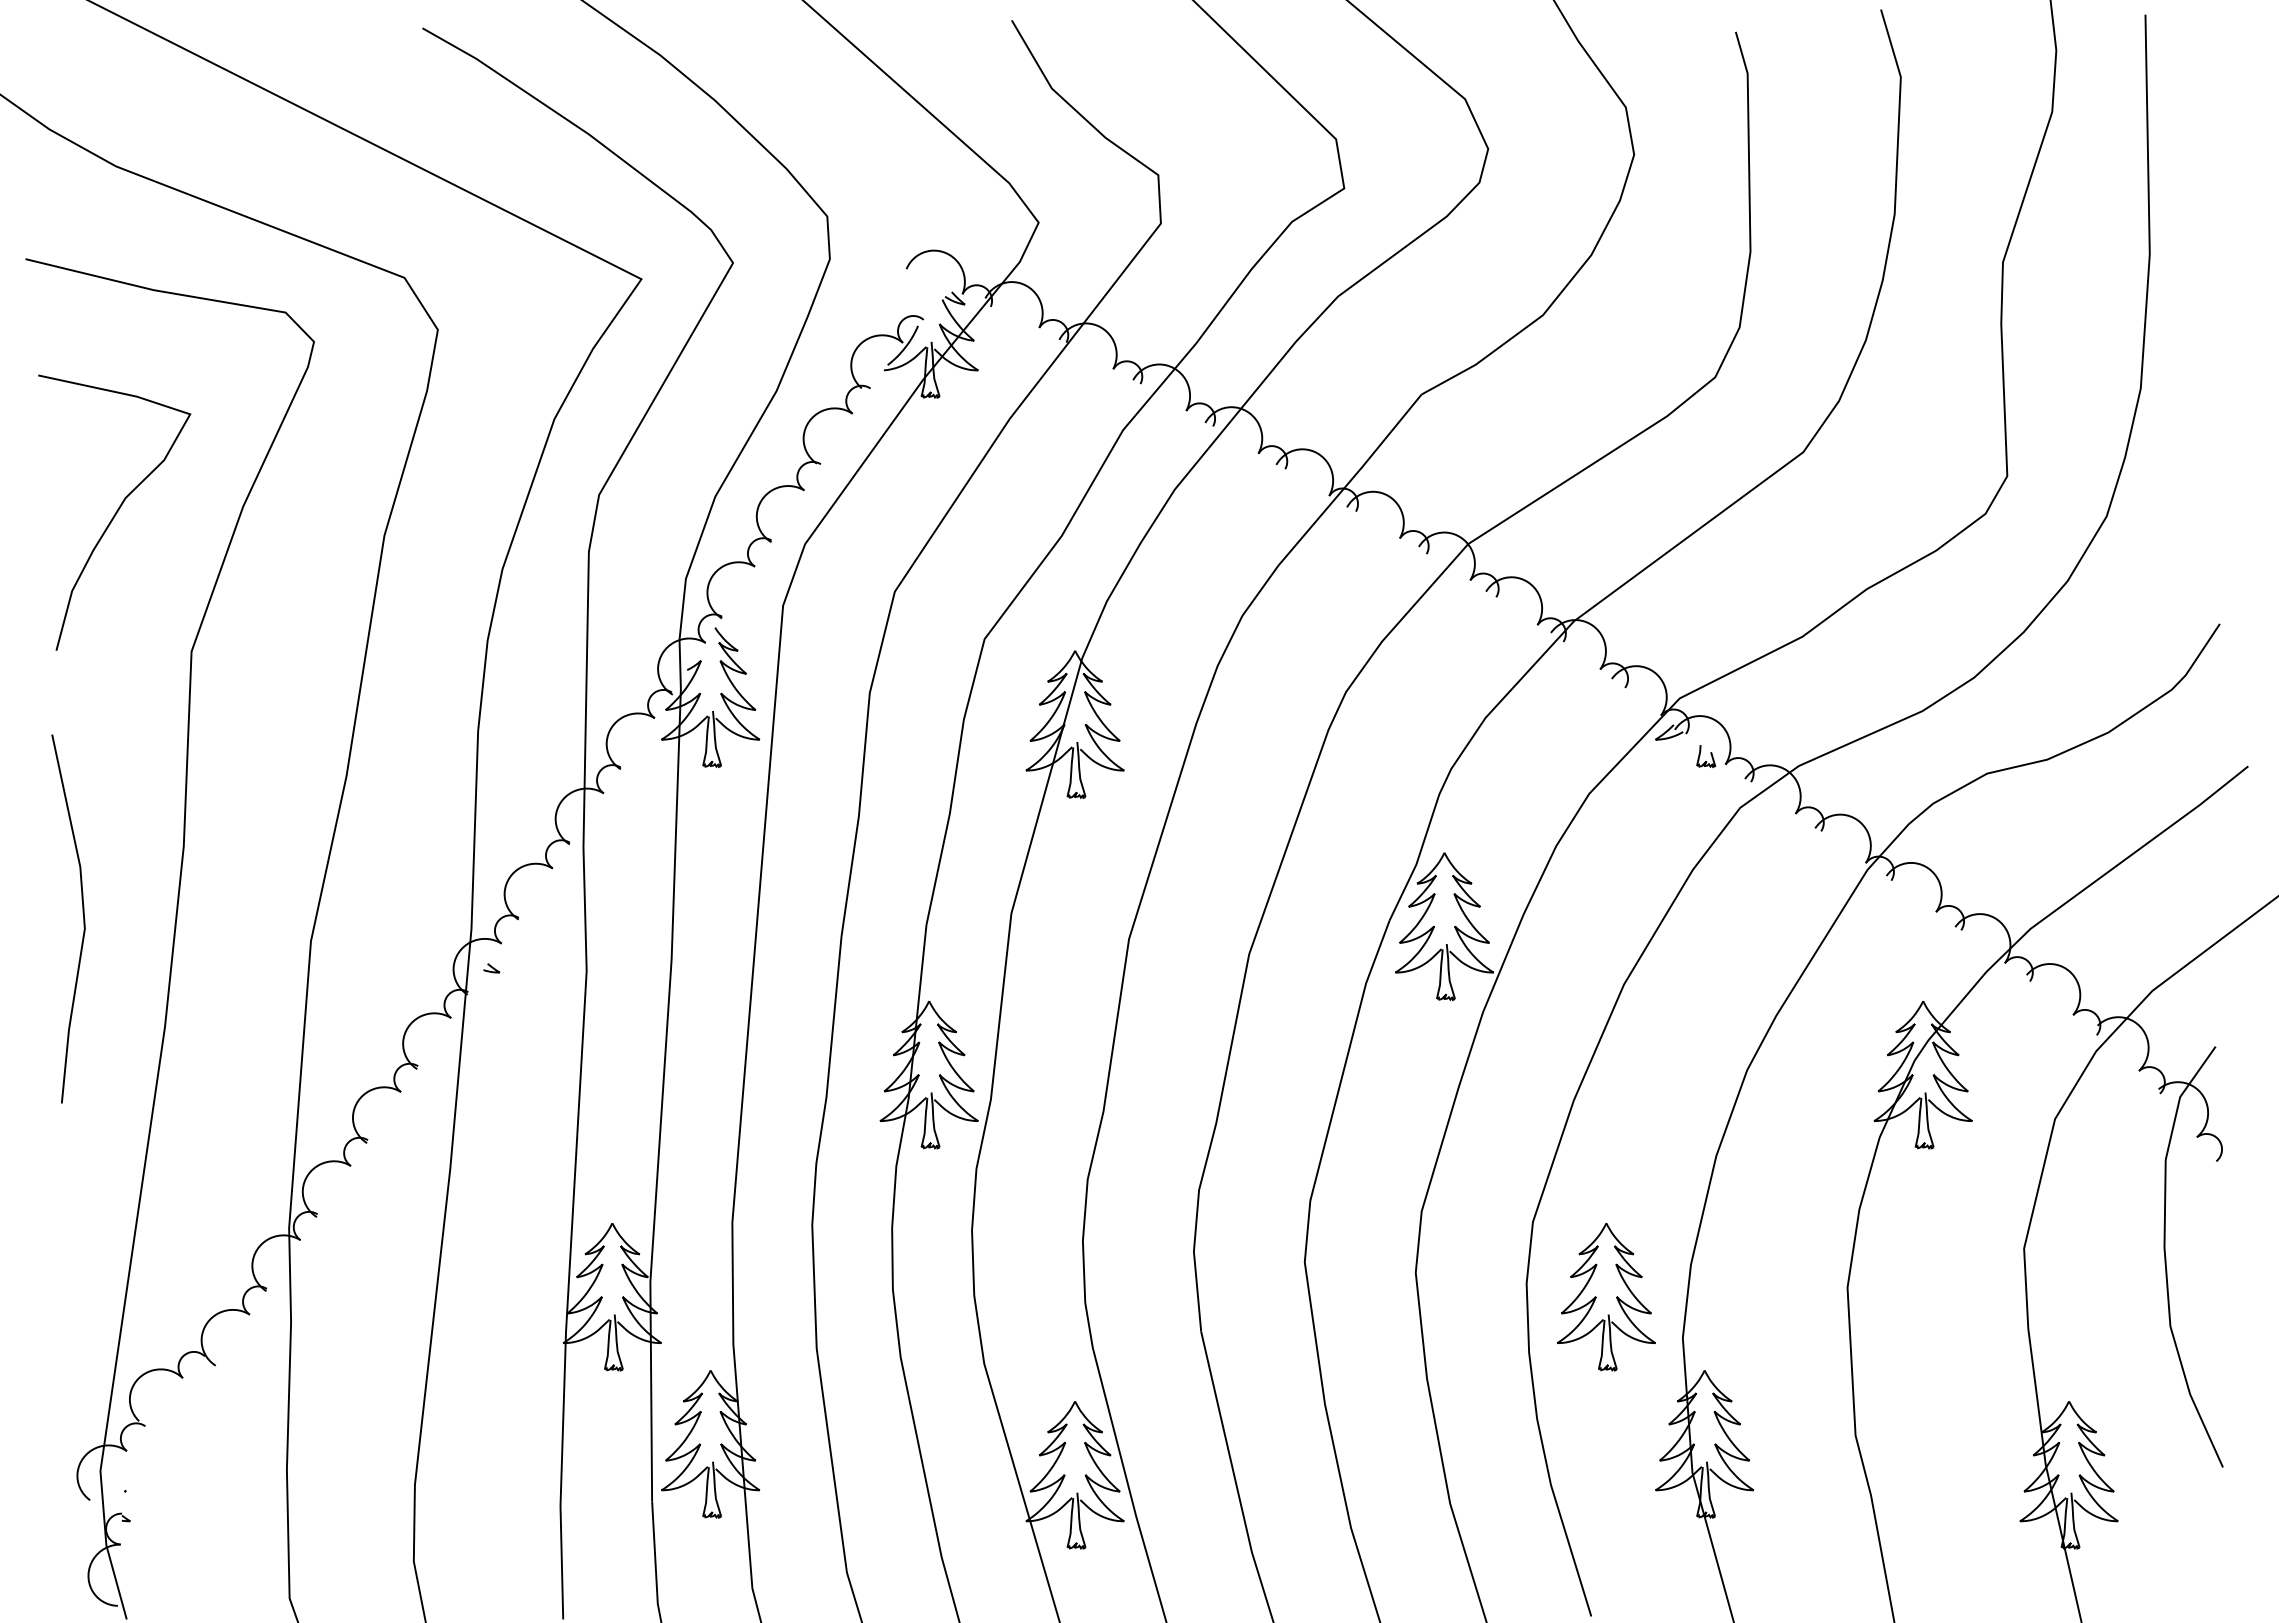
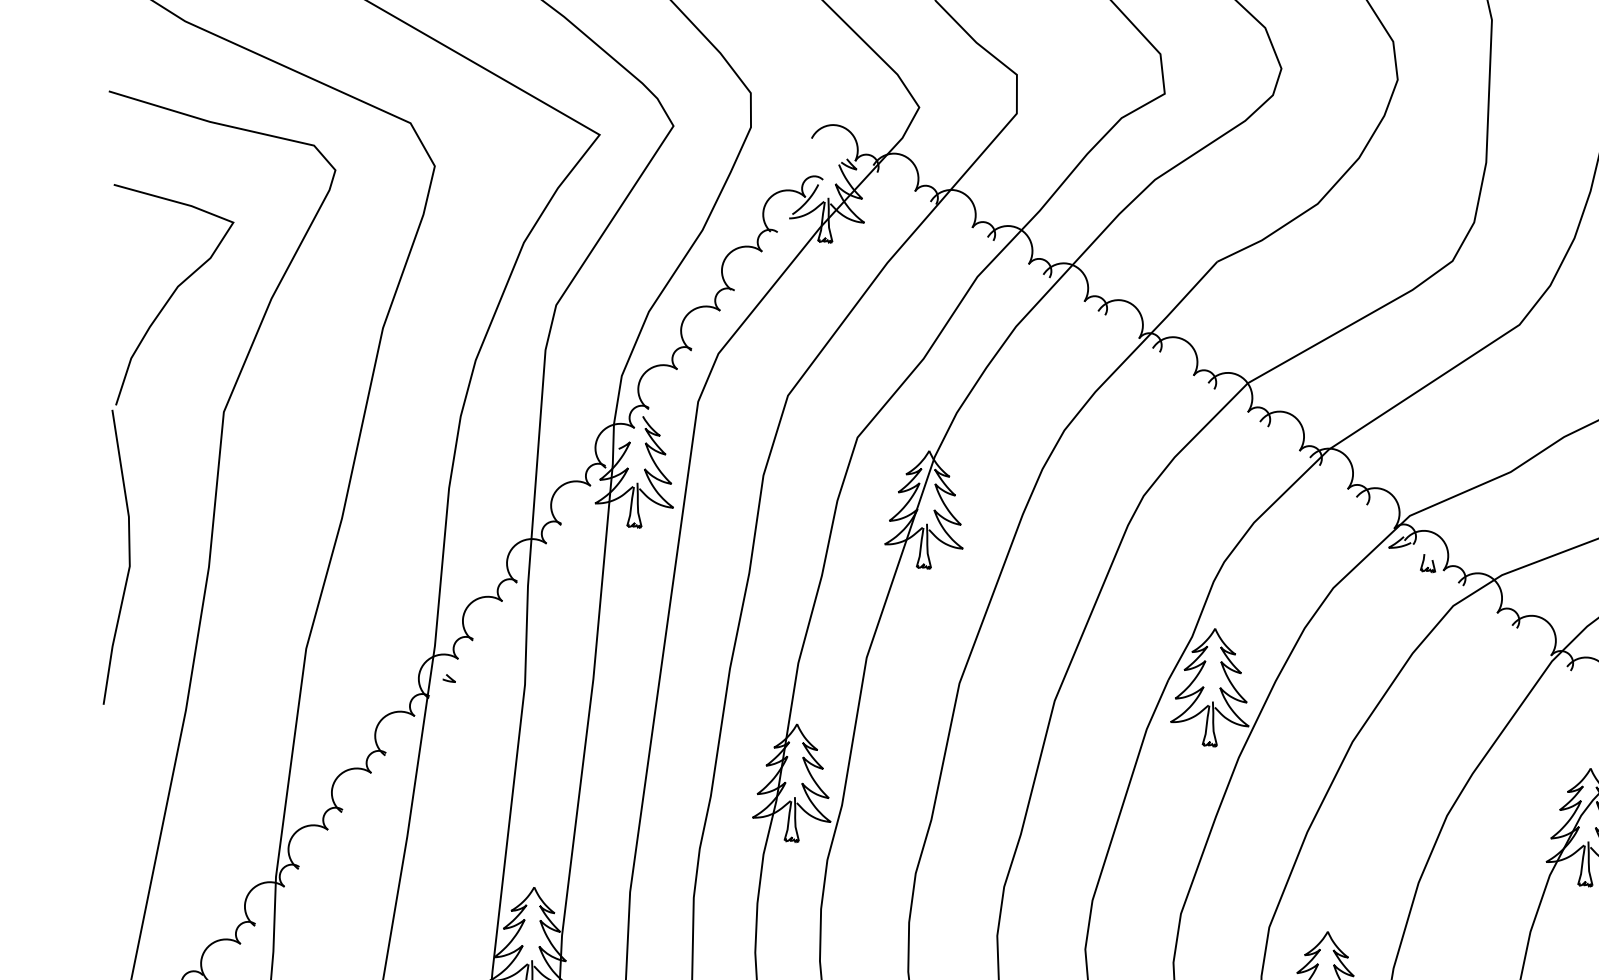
line: (82, 913) -> (128, 554), moved

